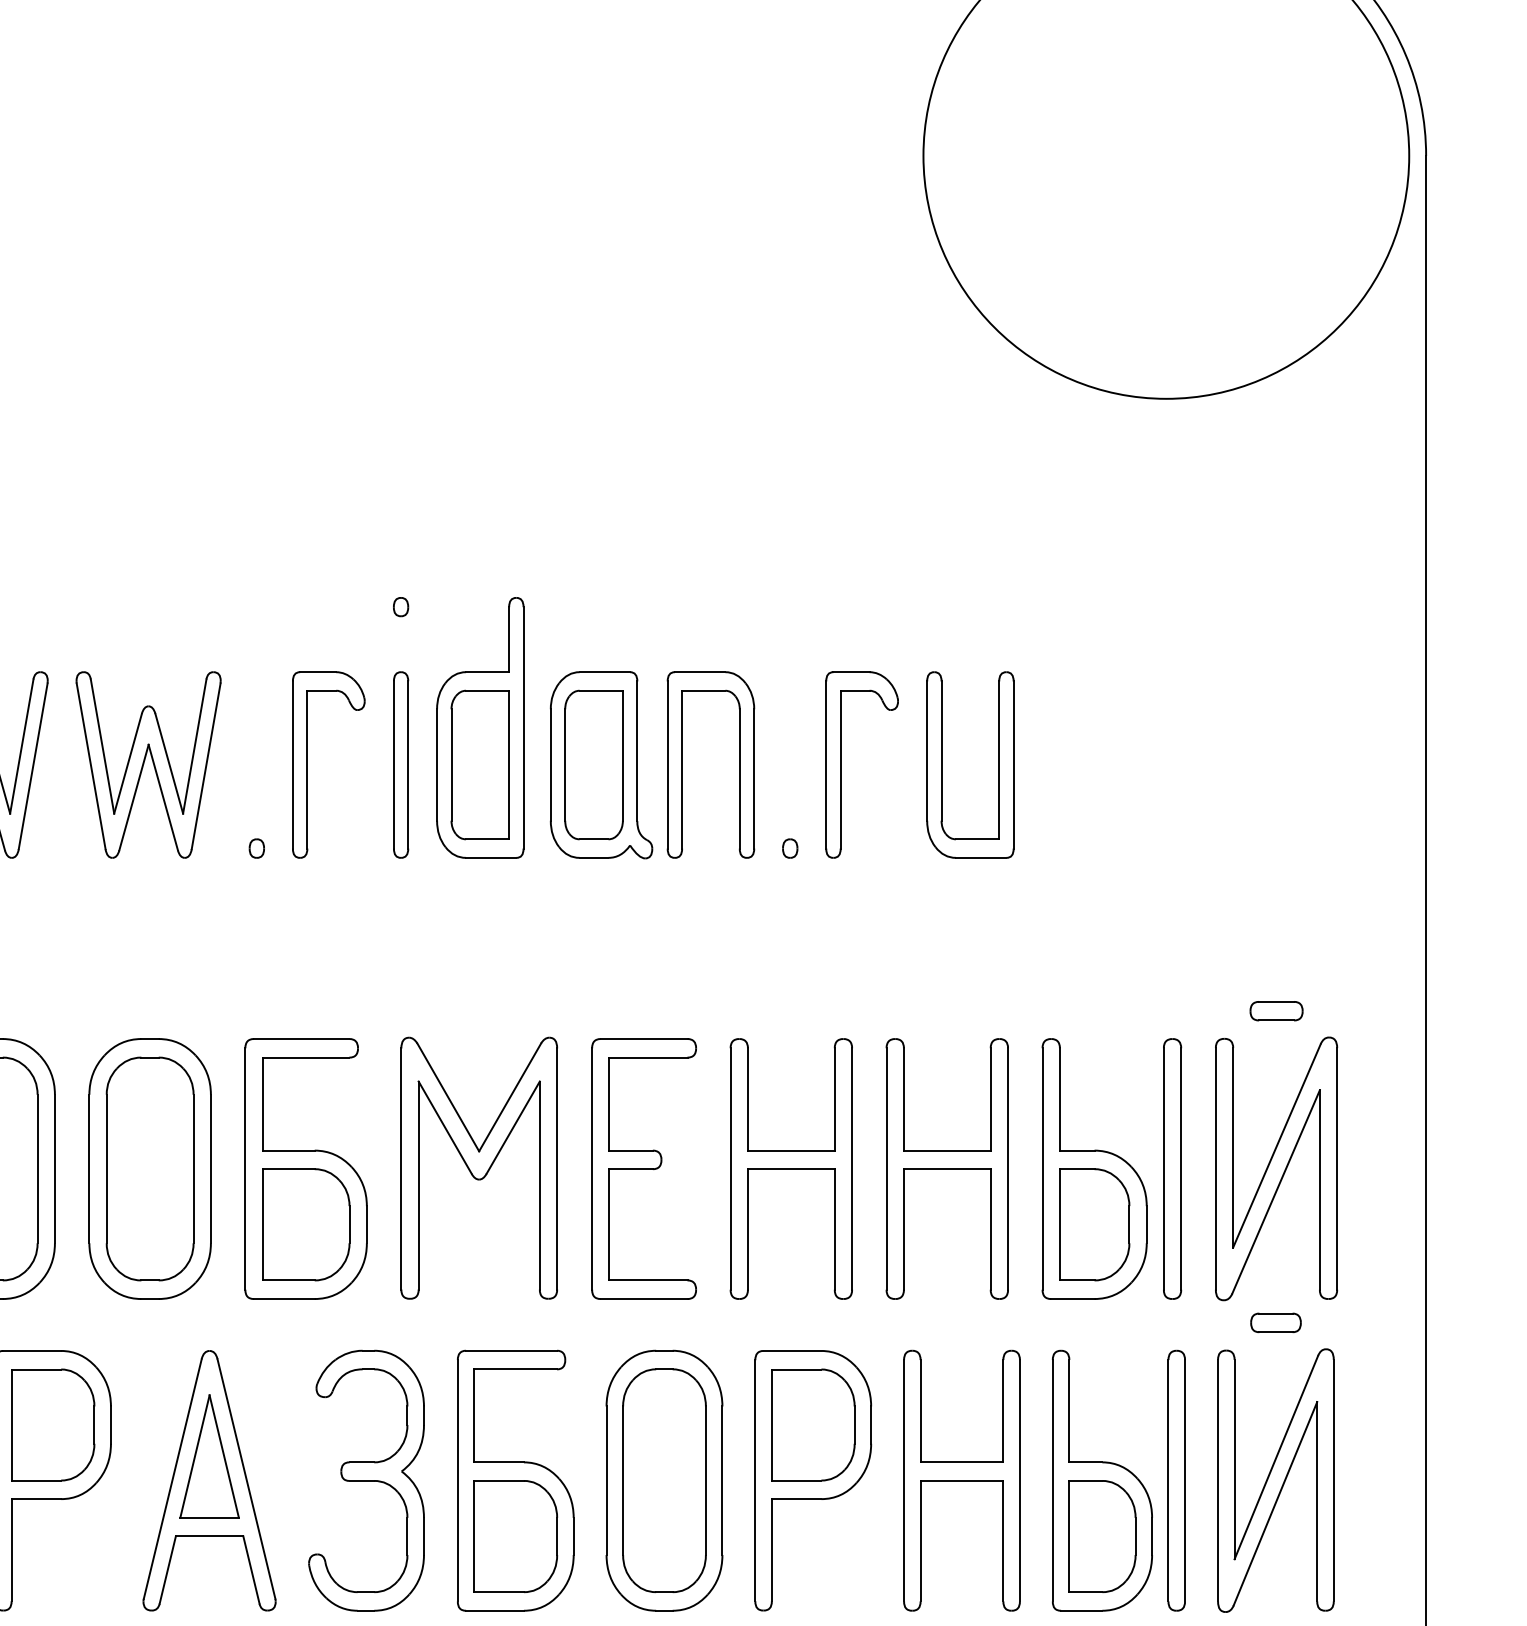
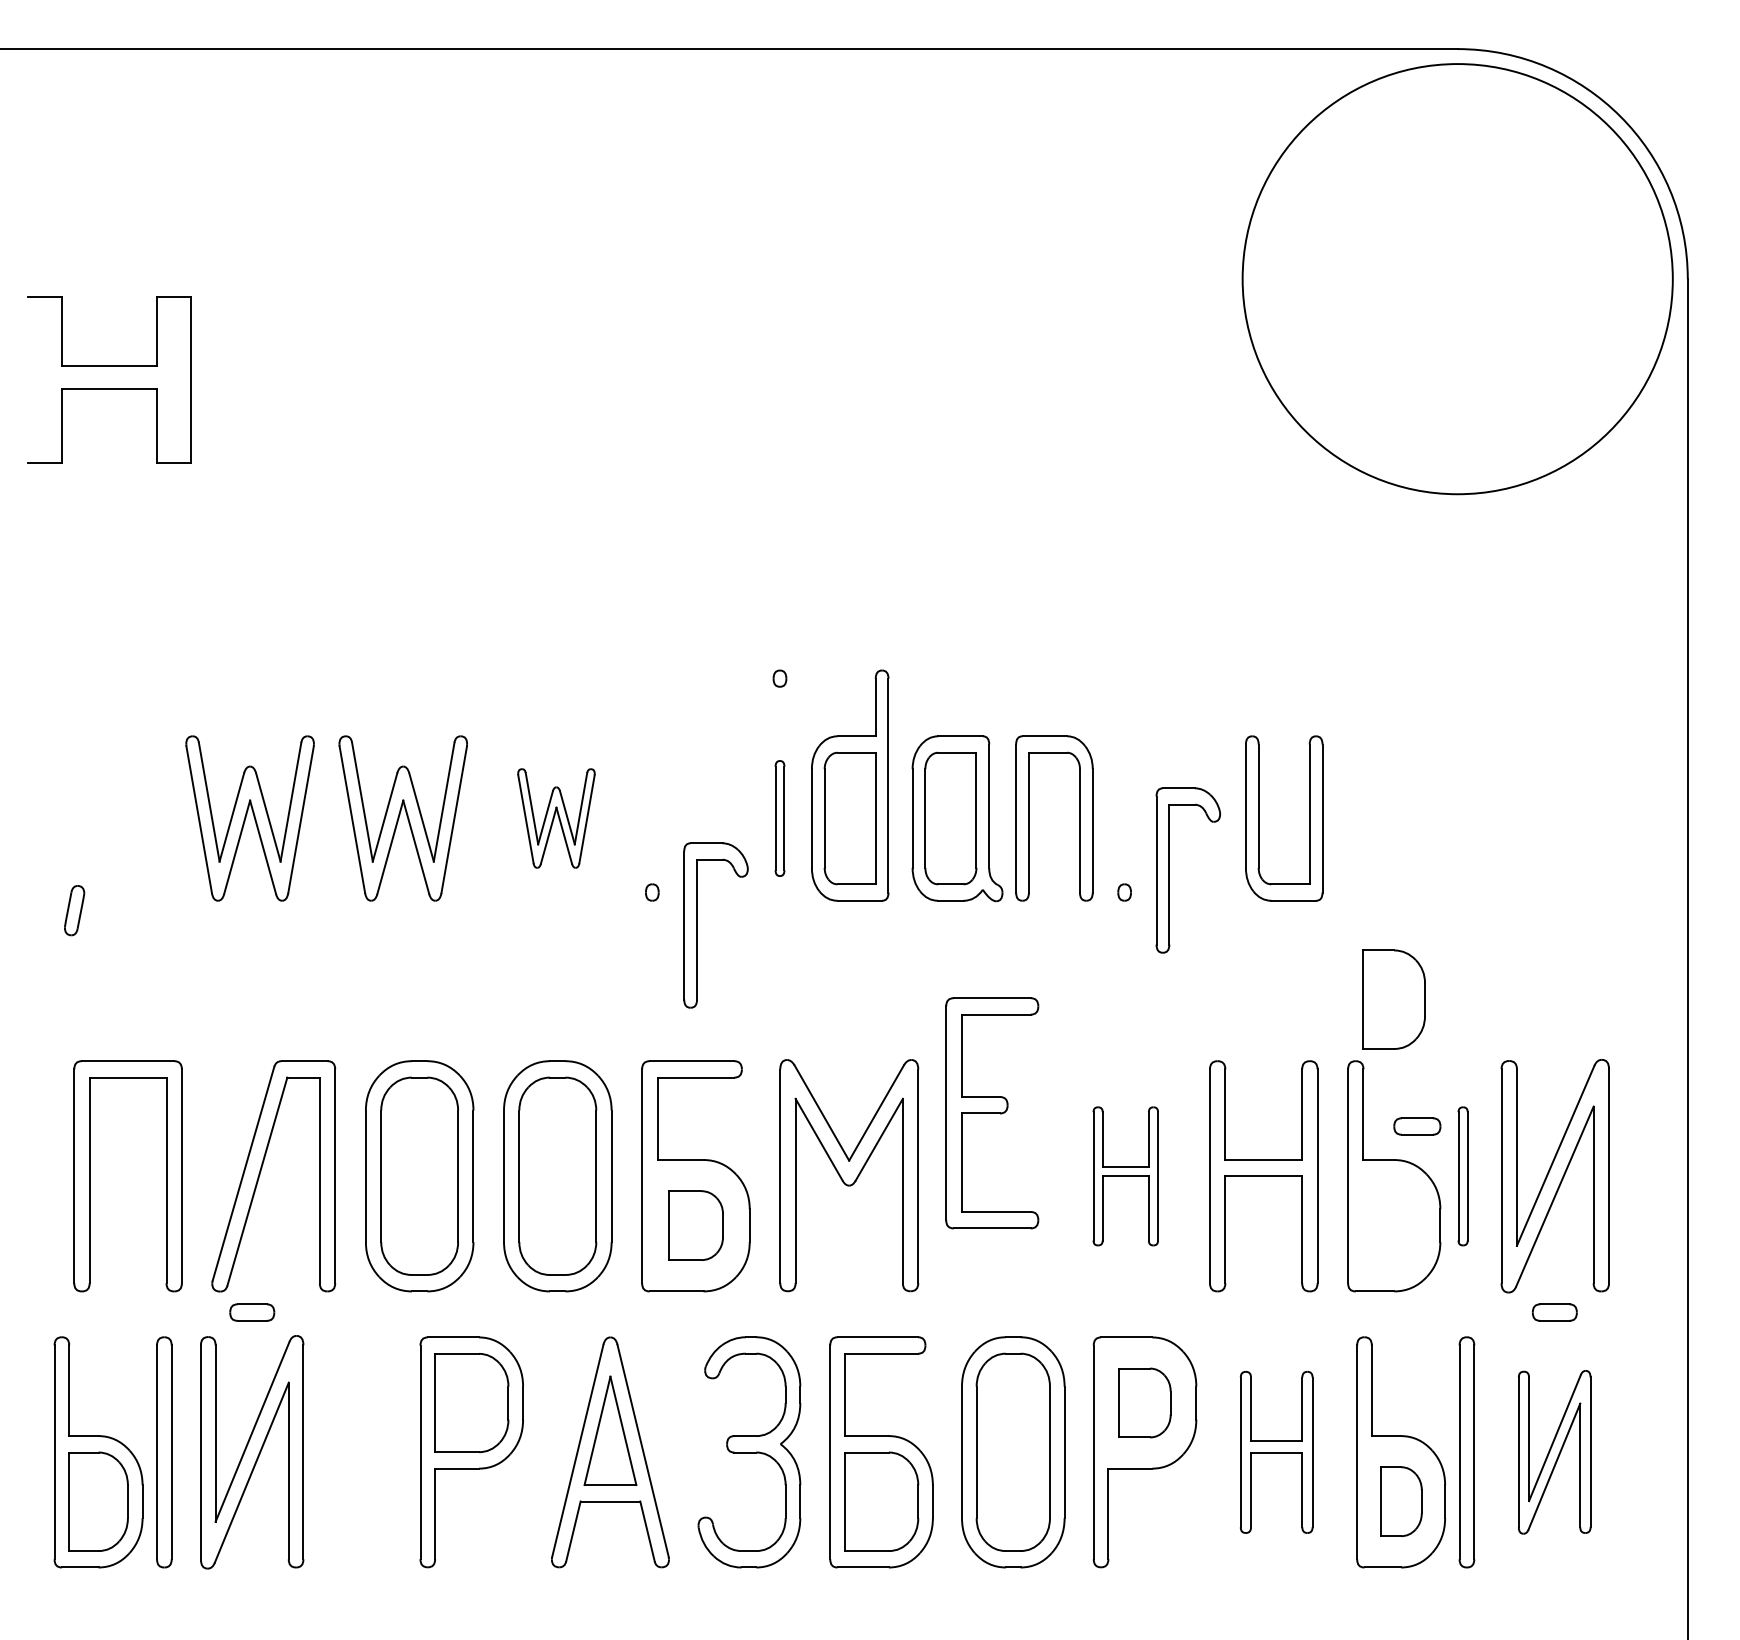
part: (148, 764) -> (556, 818), size x0.6
part: (307, 764) -> (697, 925), moved
part: (400, 764) -> (779, 818), size x0.7
part: (840, 764) -> (1169, 870), moved
part: (1276, 1011) -> (1417, 1126), moved
part: (644, 1169) -> (992, 1113), moved
part: (791, 1169) -> (1125, 1176), size x0.6
part: (1171, 1169) -> (1462, 1176), size x0.6
part: (306, 1224) -> (696, 1225), size x0.7
part: (1093, 1224) -> (1393, 999), moved
part: (812, 1424) -> (1144, 1402), size x0.7
part: (961, 1480) -> (1276, 1452), size x0.7
part: (1275, 1480) -> (1554, 1452), size x0.7
part: (1102, 1536) -> (1401, 1501), size x0.7

